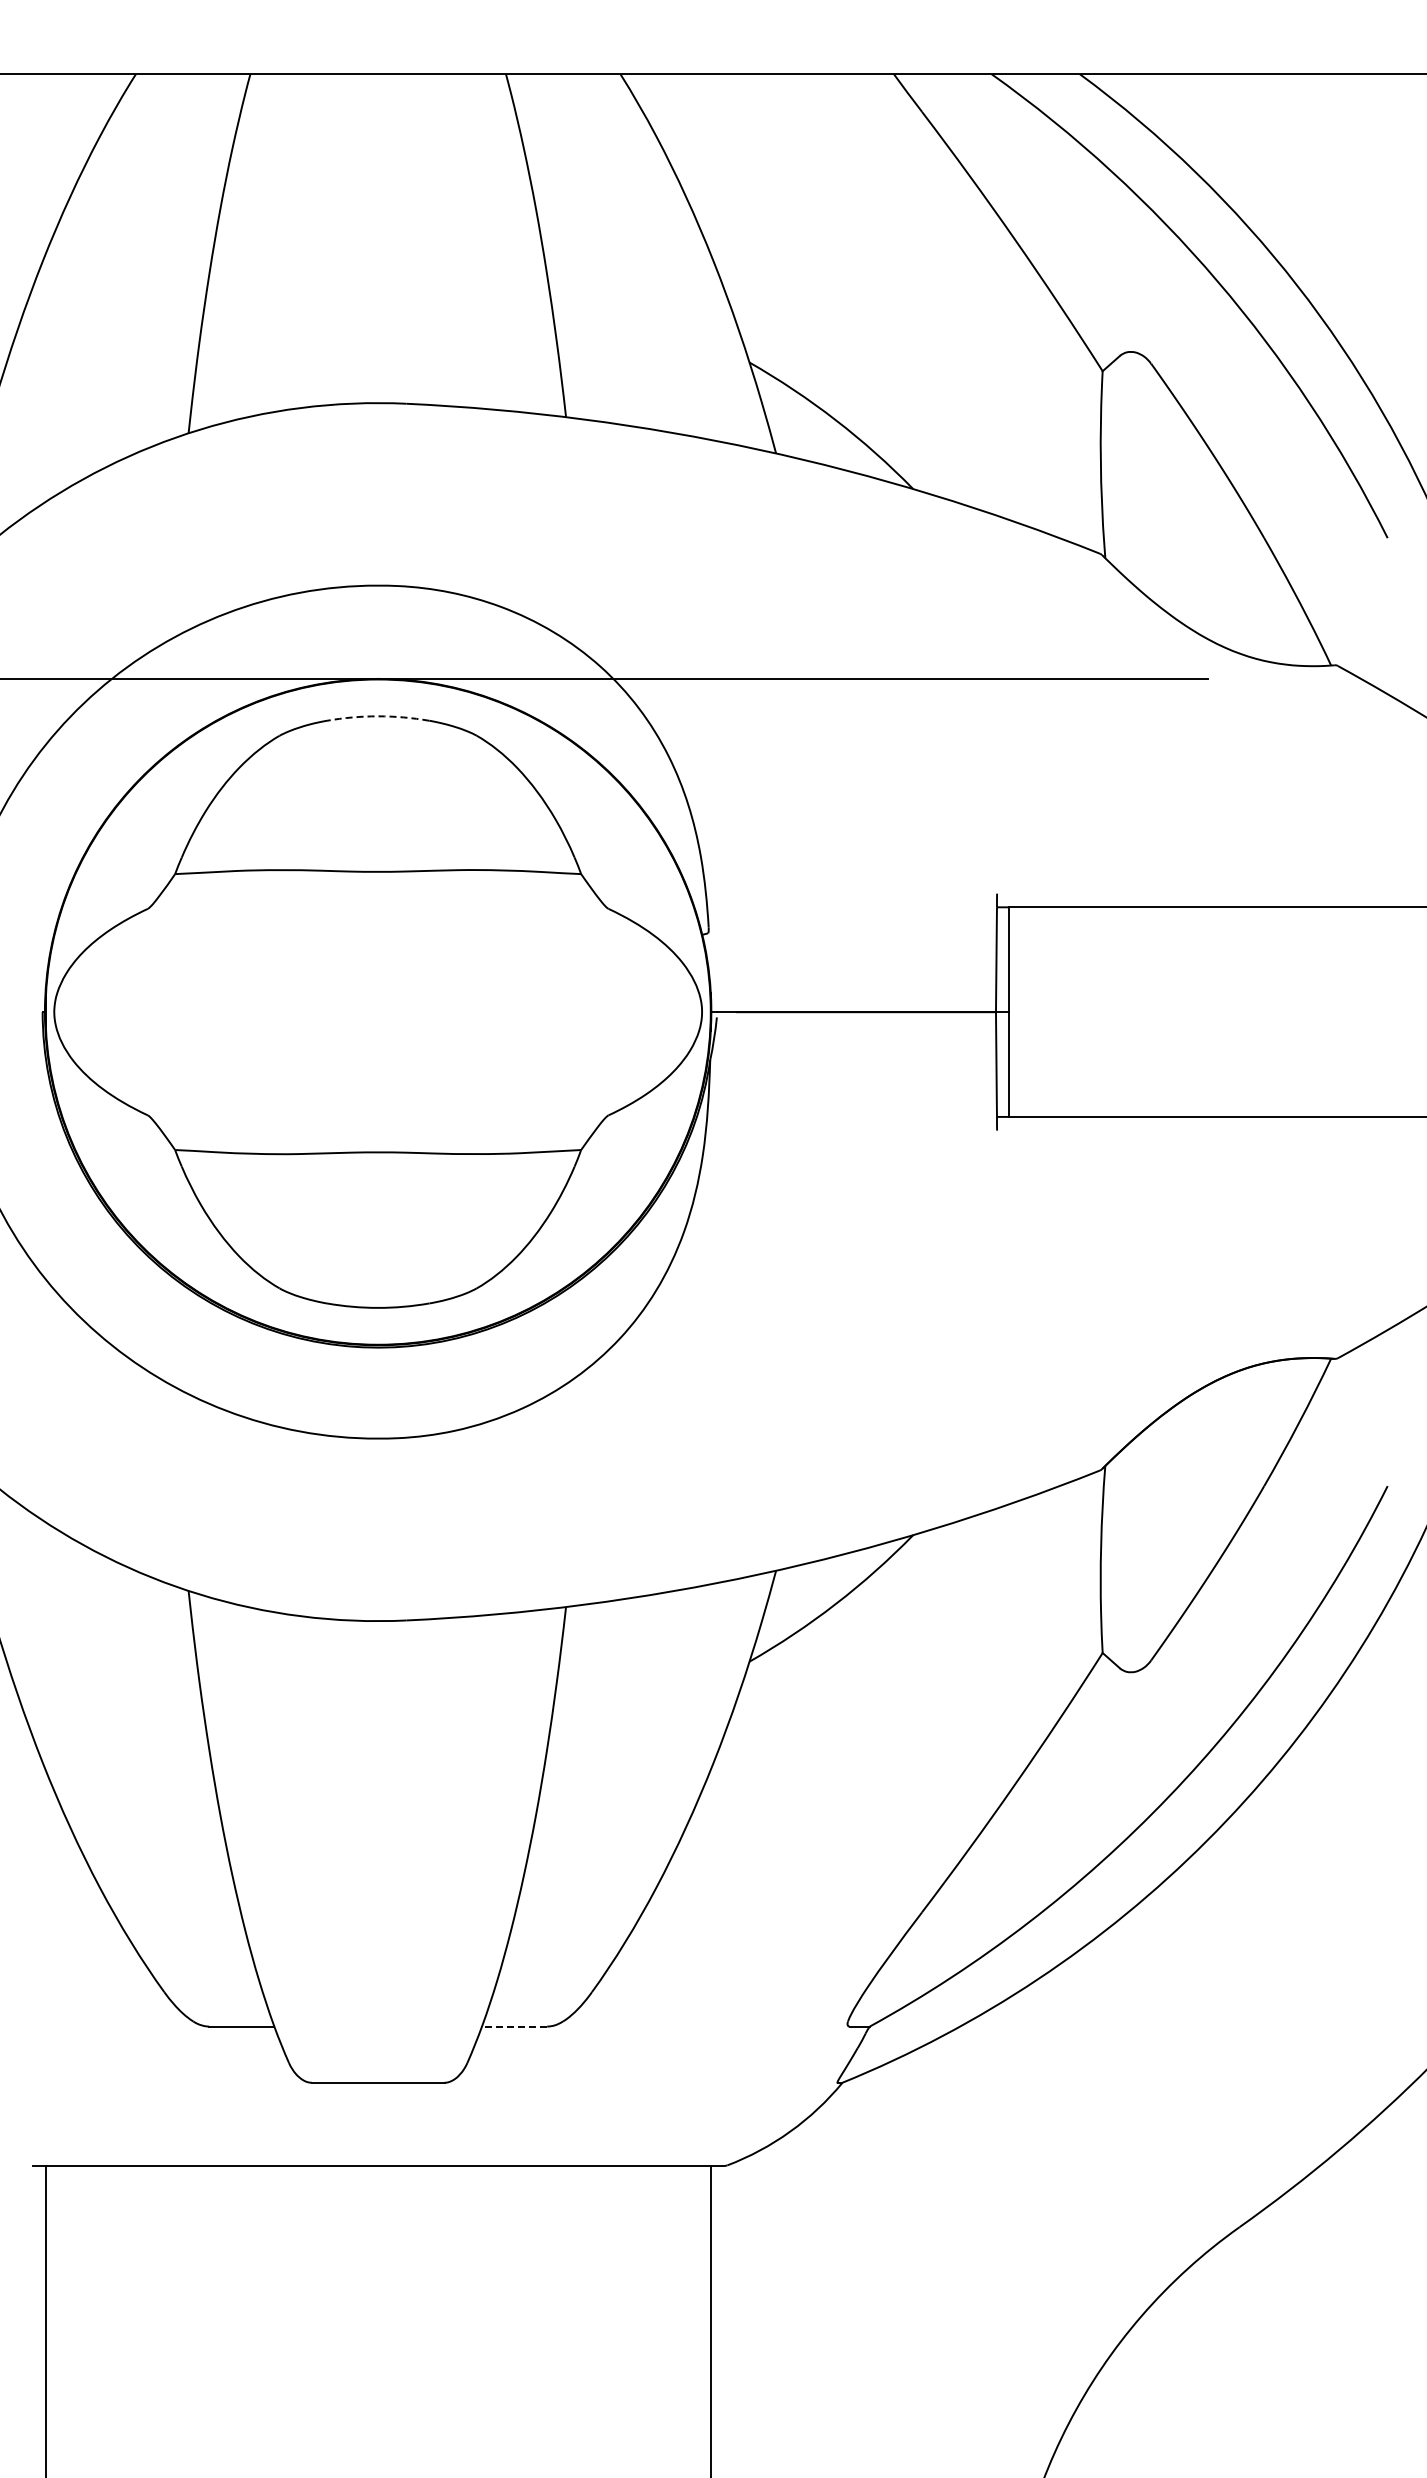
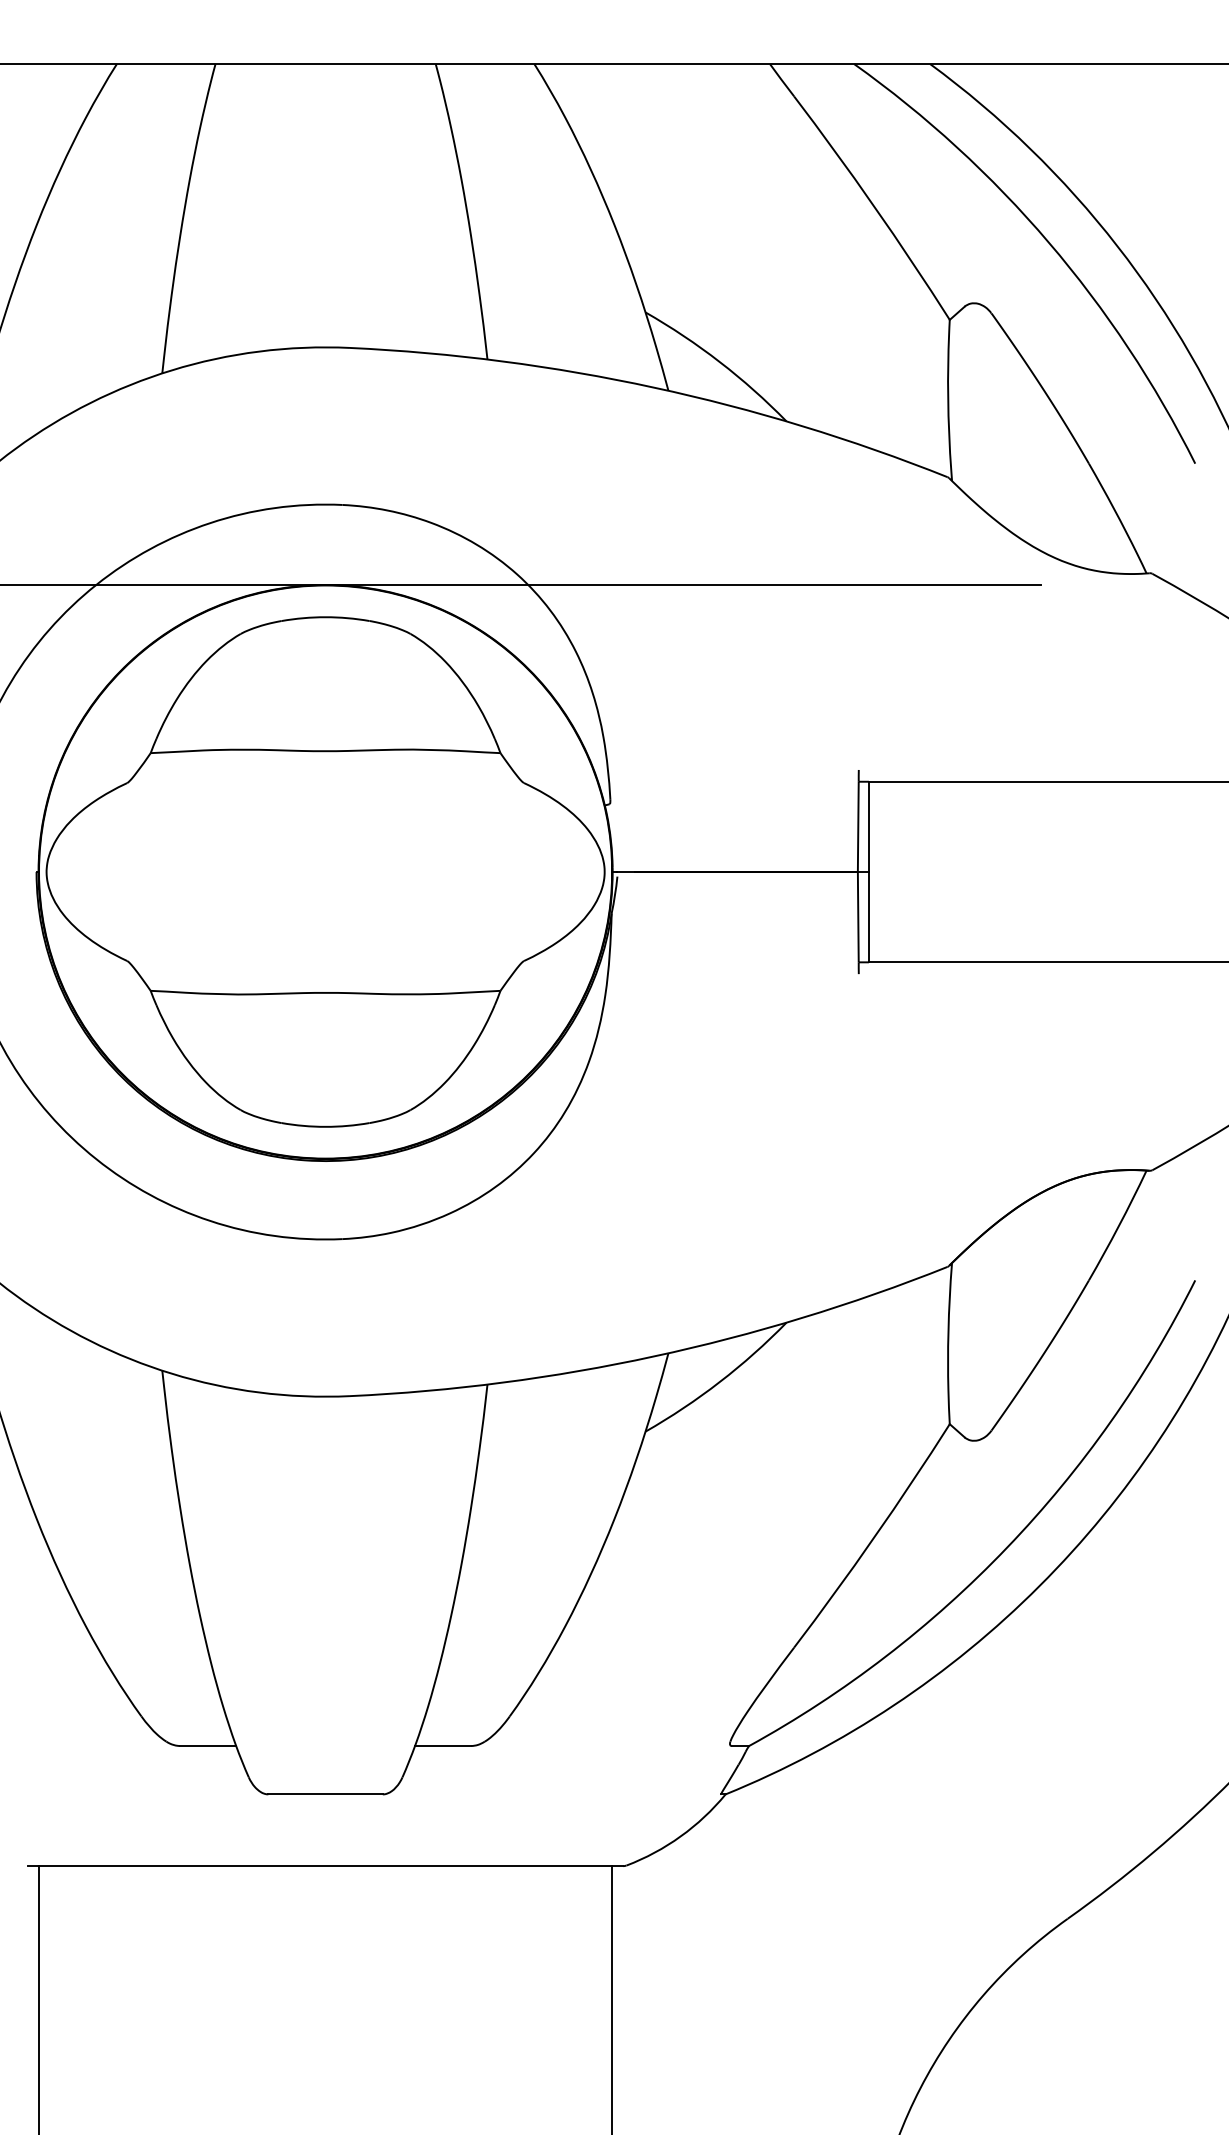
arc: (378, 716) -> (325, 617), dashed -> solid
line: (514, 2026) -> (443, 1745), dashed -> solid

